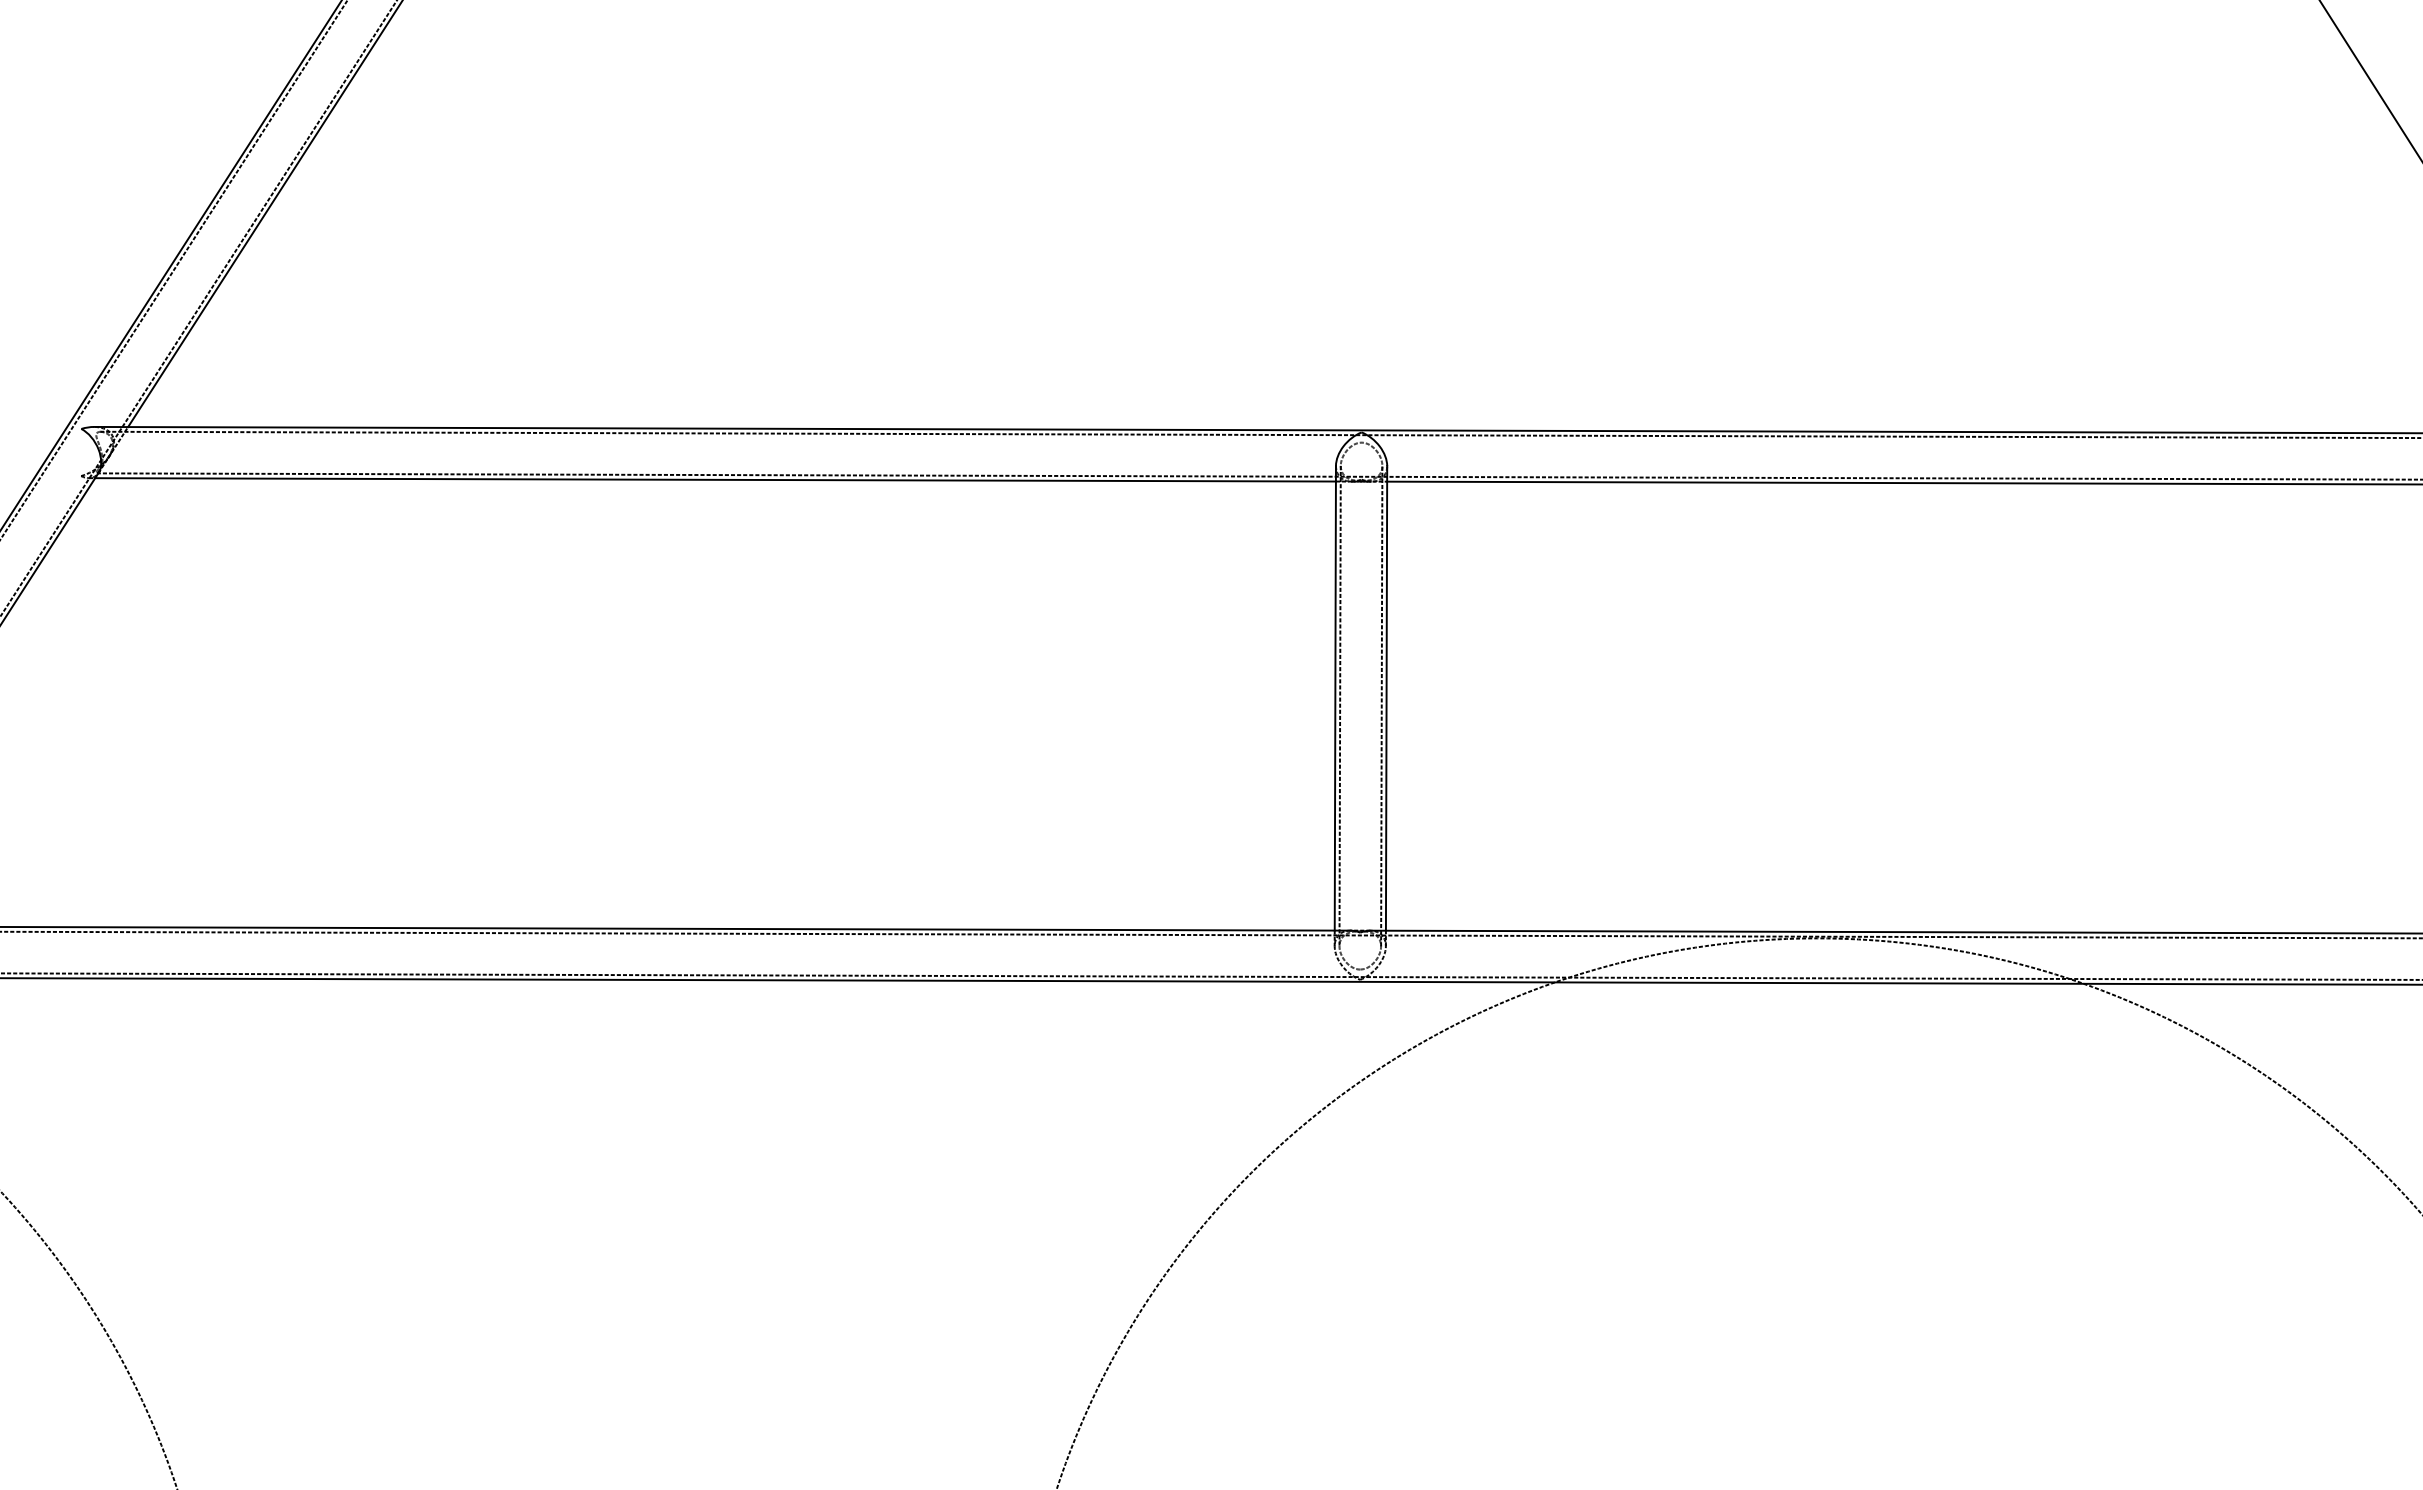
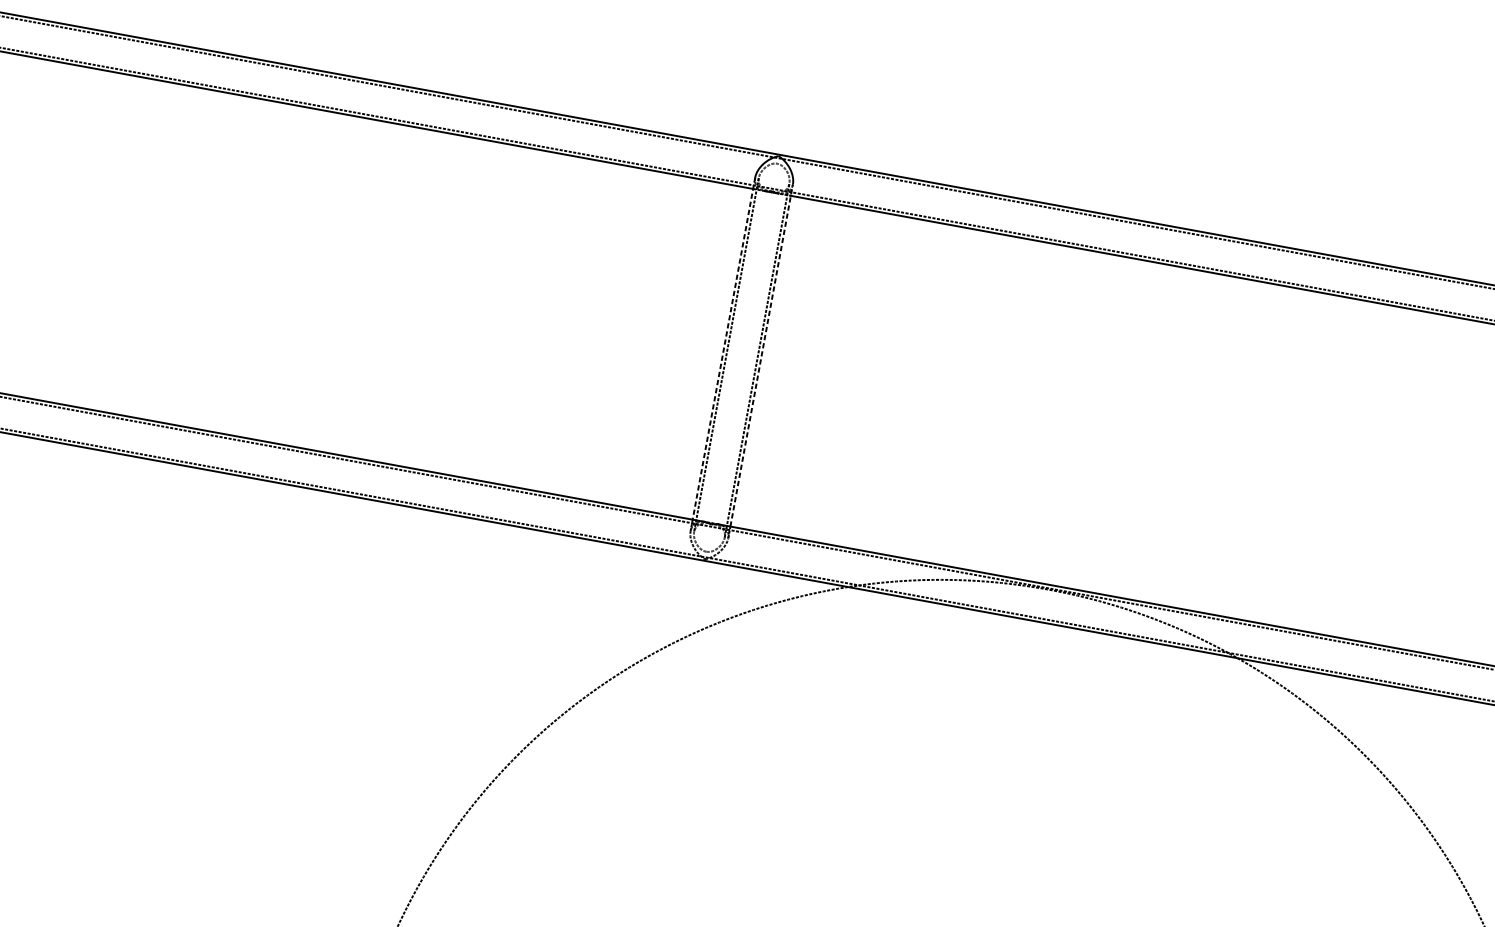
line: (1386, 697) -> (761, 354), solid -> dashed
line: (1335, 698) -> (724, 348), solid -> dashed

